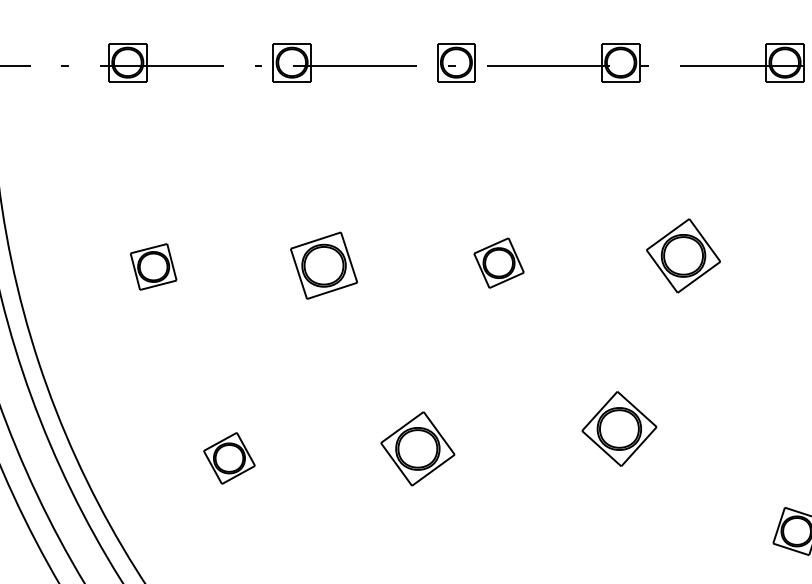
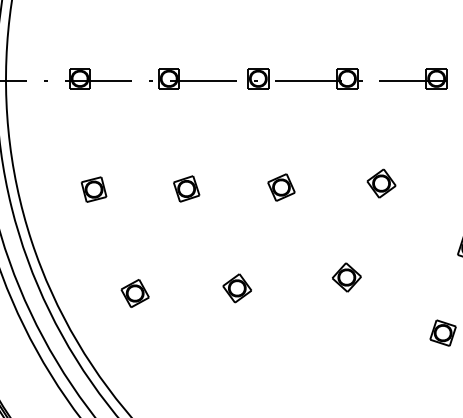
part: (683, 255) -> (381, 183), size x0.71
part: (324, 264) -> (186, 188), size x0.71
part: (618, 428) -> (346, 277), size x0.71
part: (416, 449) -> (236, 288), size x0.71

